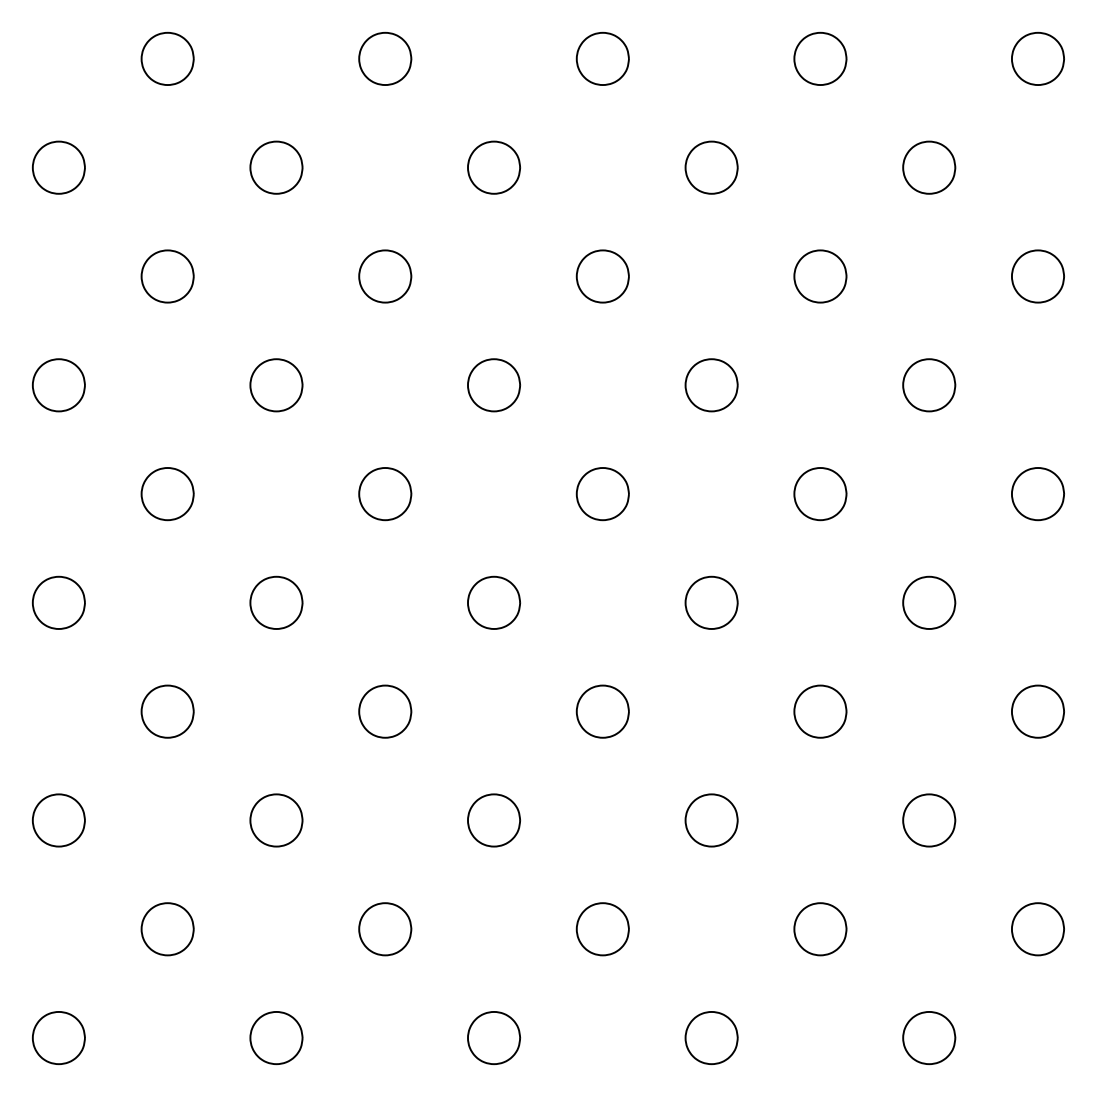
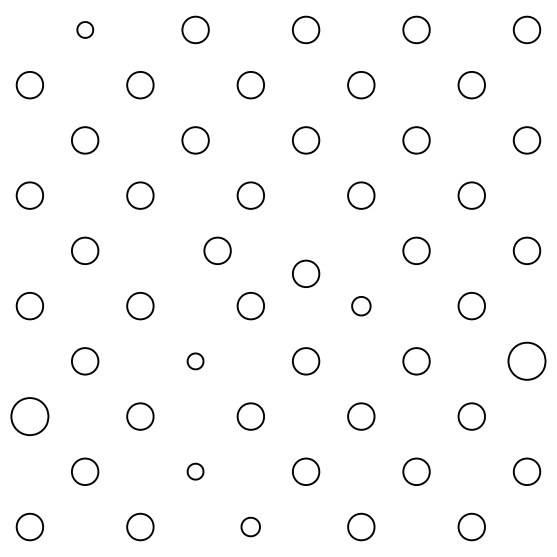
part: (168, 58) -> (85, 29), size x0.6
part: (385, 493) -> (217, 250), moved
part: (603, 493) -> (306, 273), moved
part: (711, 603) -> (361, 306), size x0.7
part: (385, 711) -> (195, 361), size x0.6
part: (1037, 711) -> (526, 361), size x1.4
part: (58, 820) -> (29, 416), size x1.4
part: (385, 928) -> (195, 471), size x0.6
part: (493, 1037) -> (250, 526), size x0.7

